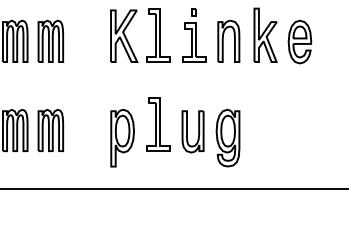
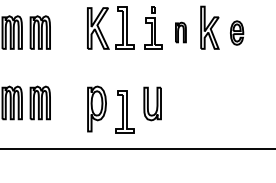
part: (228, 41) -> (180, 32), size x0.6
part: (299, 41) -> (236, 32), size x0.7
part: (157, 123) -> (124, 111), moved
part: (228, 137) -> (180, 108), removed

